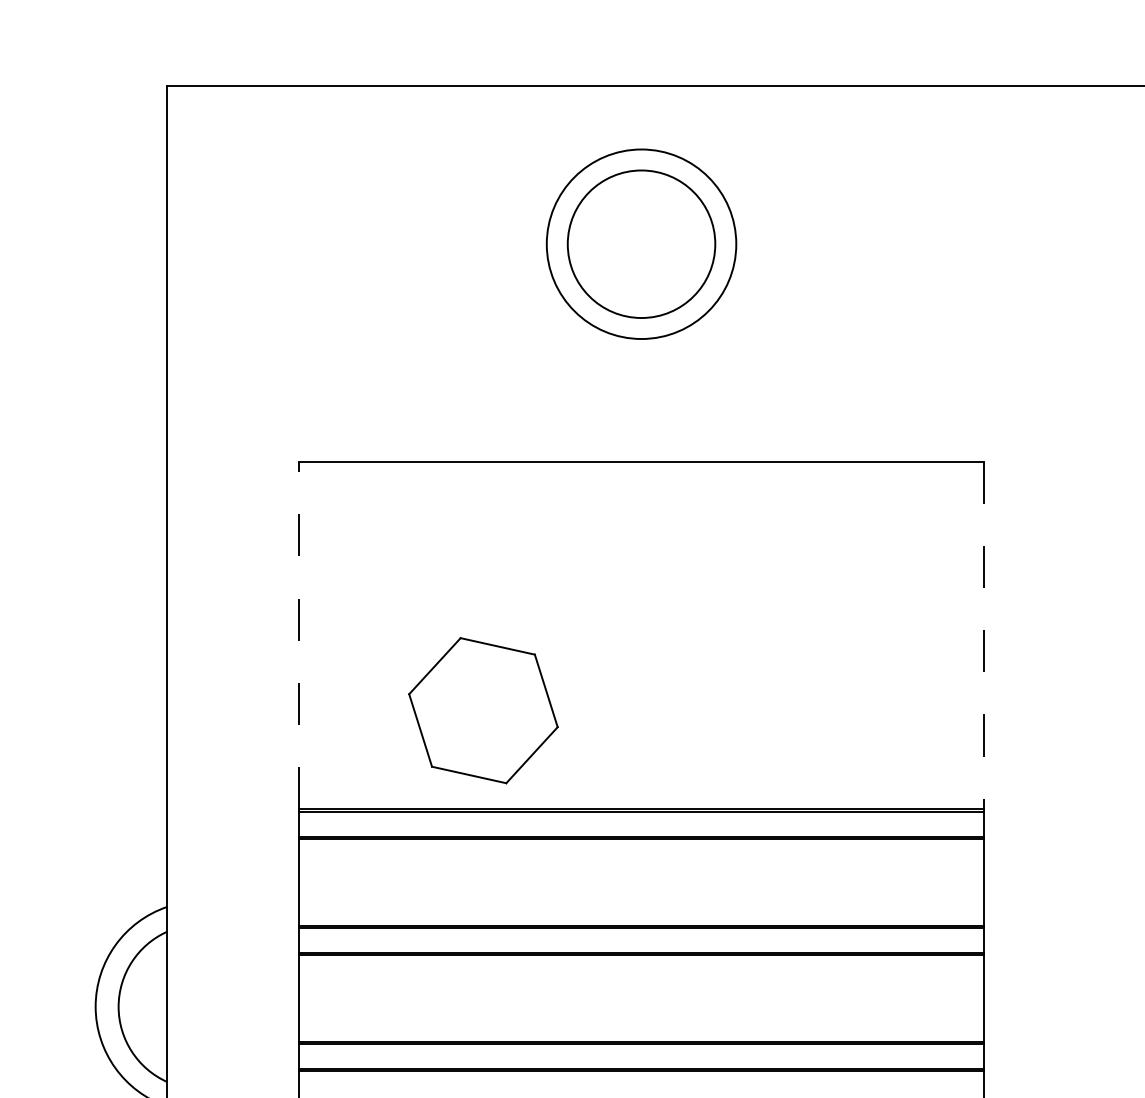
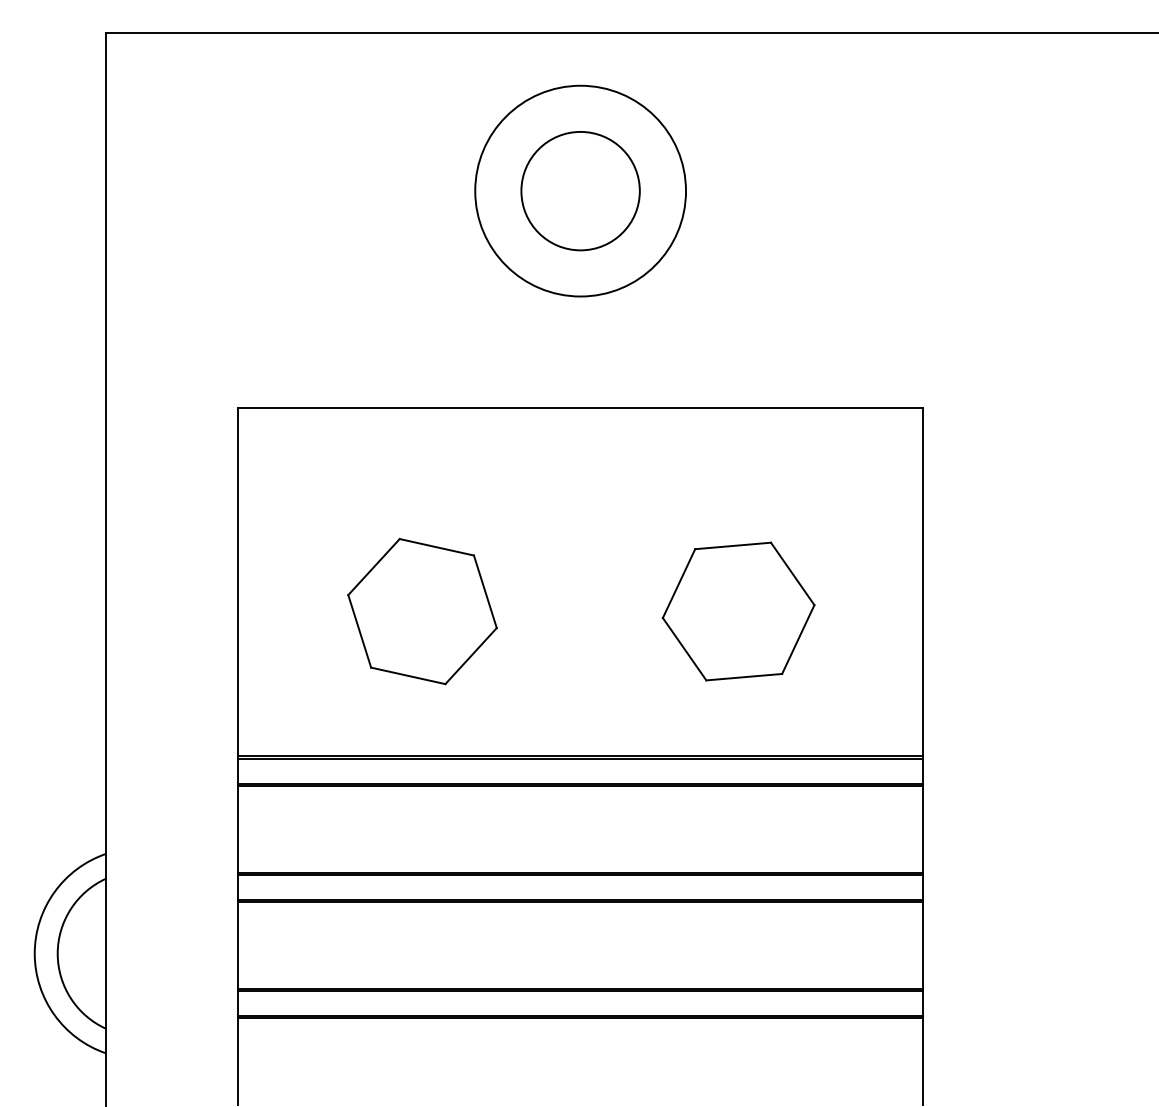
circle: (641, 243) -> (580, 190), size x0.62
circle: (641, 243) -> (580, 190), size x1.43
line: (299, 635) -> (238, 582), dashed -> solid
line: (984, 635) -> (923, 582), dashed -> solid
part: (799, 664) -> (738, 611), added
part: (483, 710) -> (422, 611), moved

